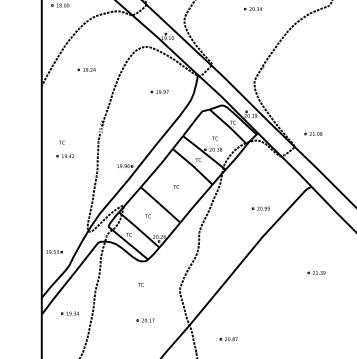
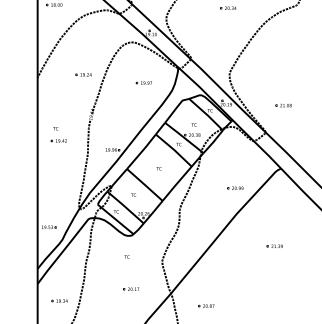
part: (86, 69) -> (83, 74), moved
line: (313, 133) -> (283, 105), moved
part: (316, 272) -> (274, 245), moved
part: (69, 313) -> (59, 300), moved

